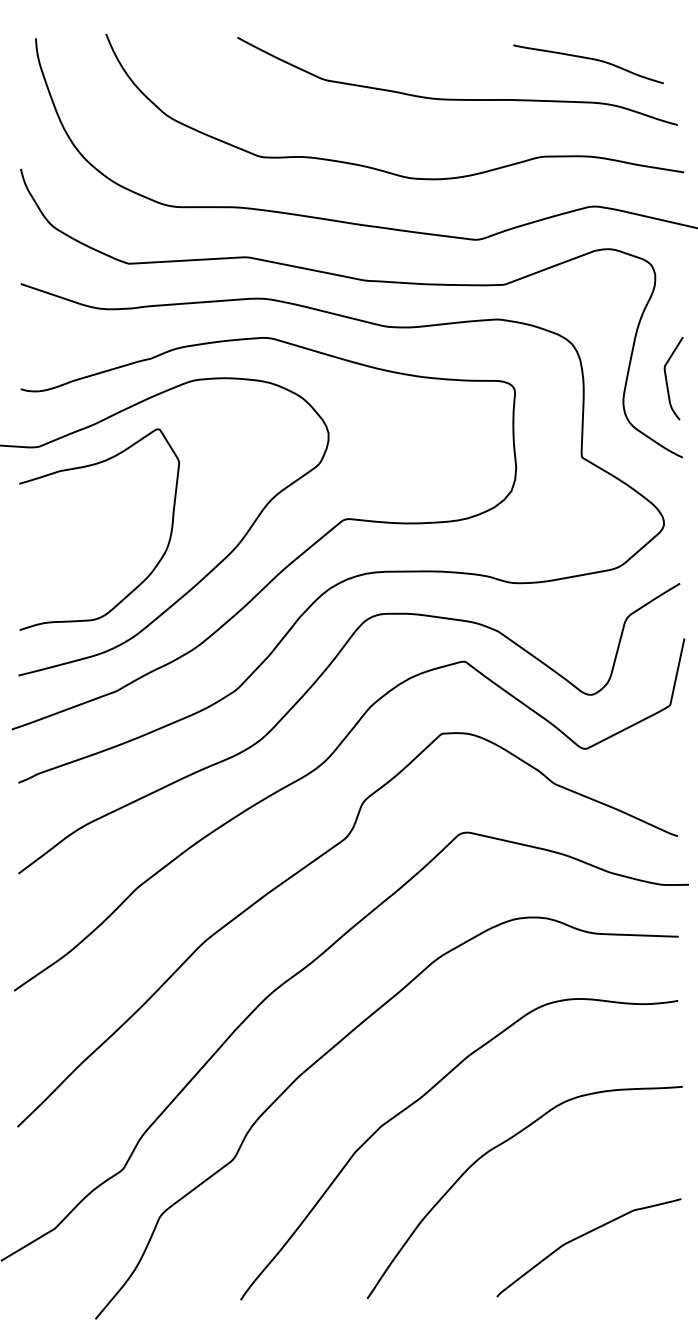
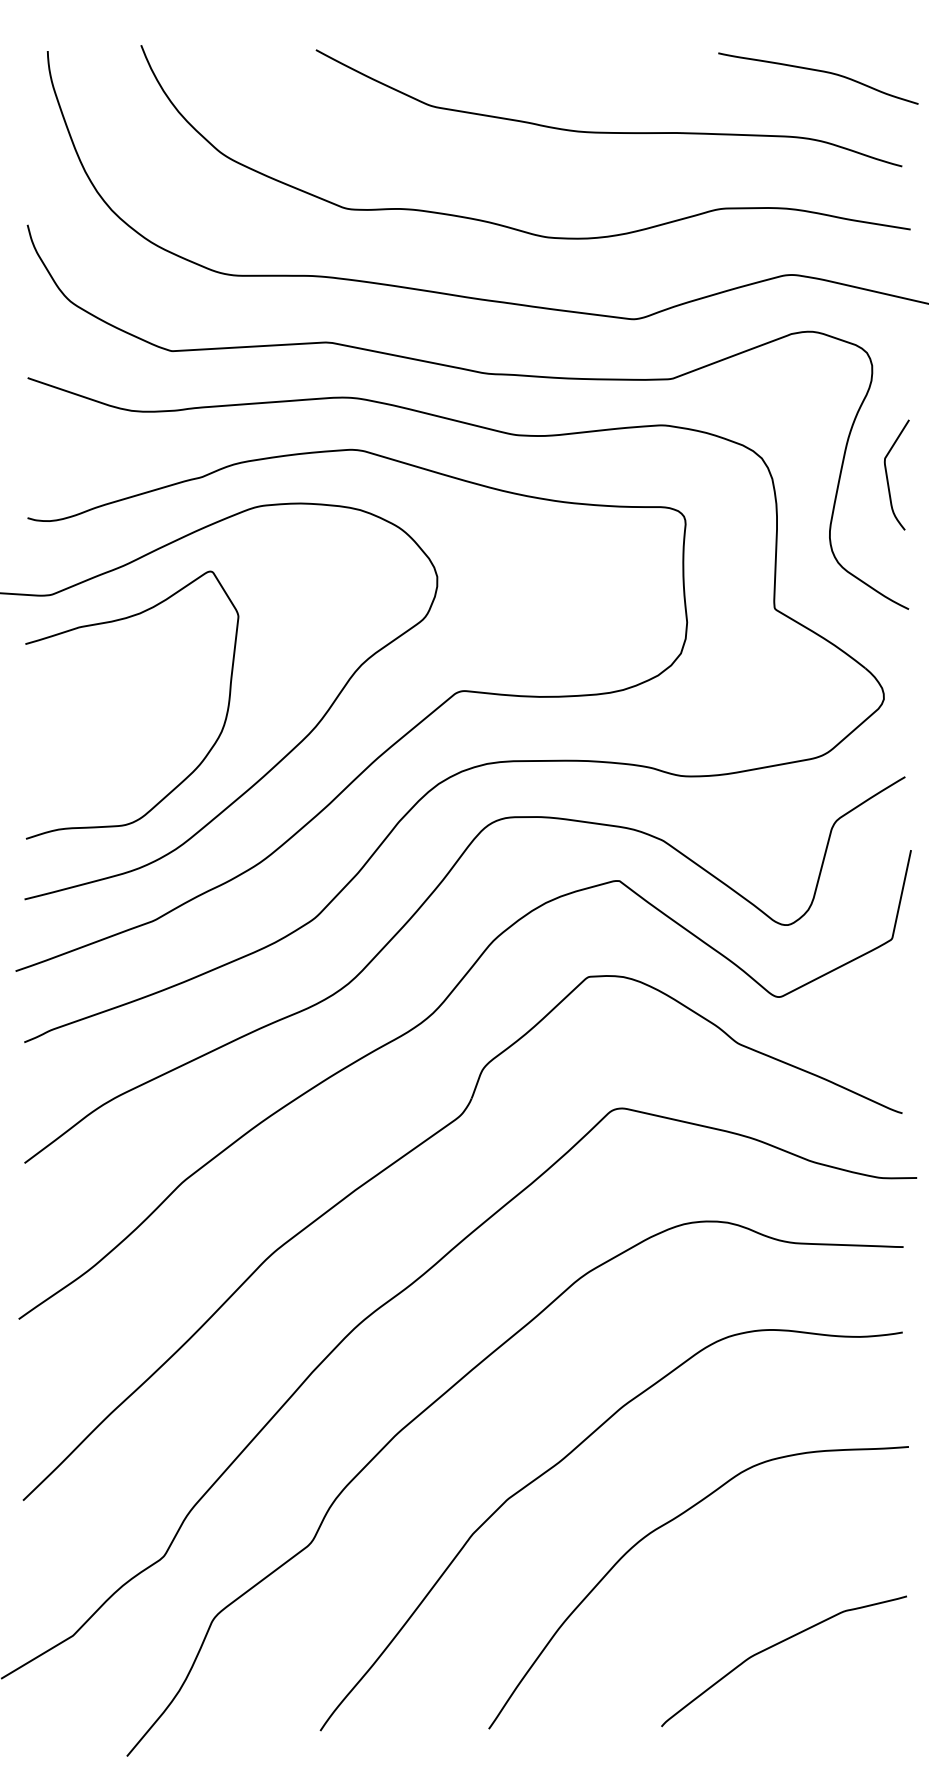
curve: (590, 59) -> (821, 72), moved
curve: (667, 381) -> (888, 478), moved

